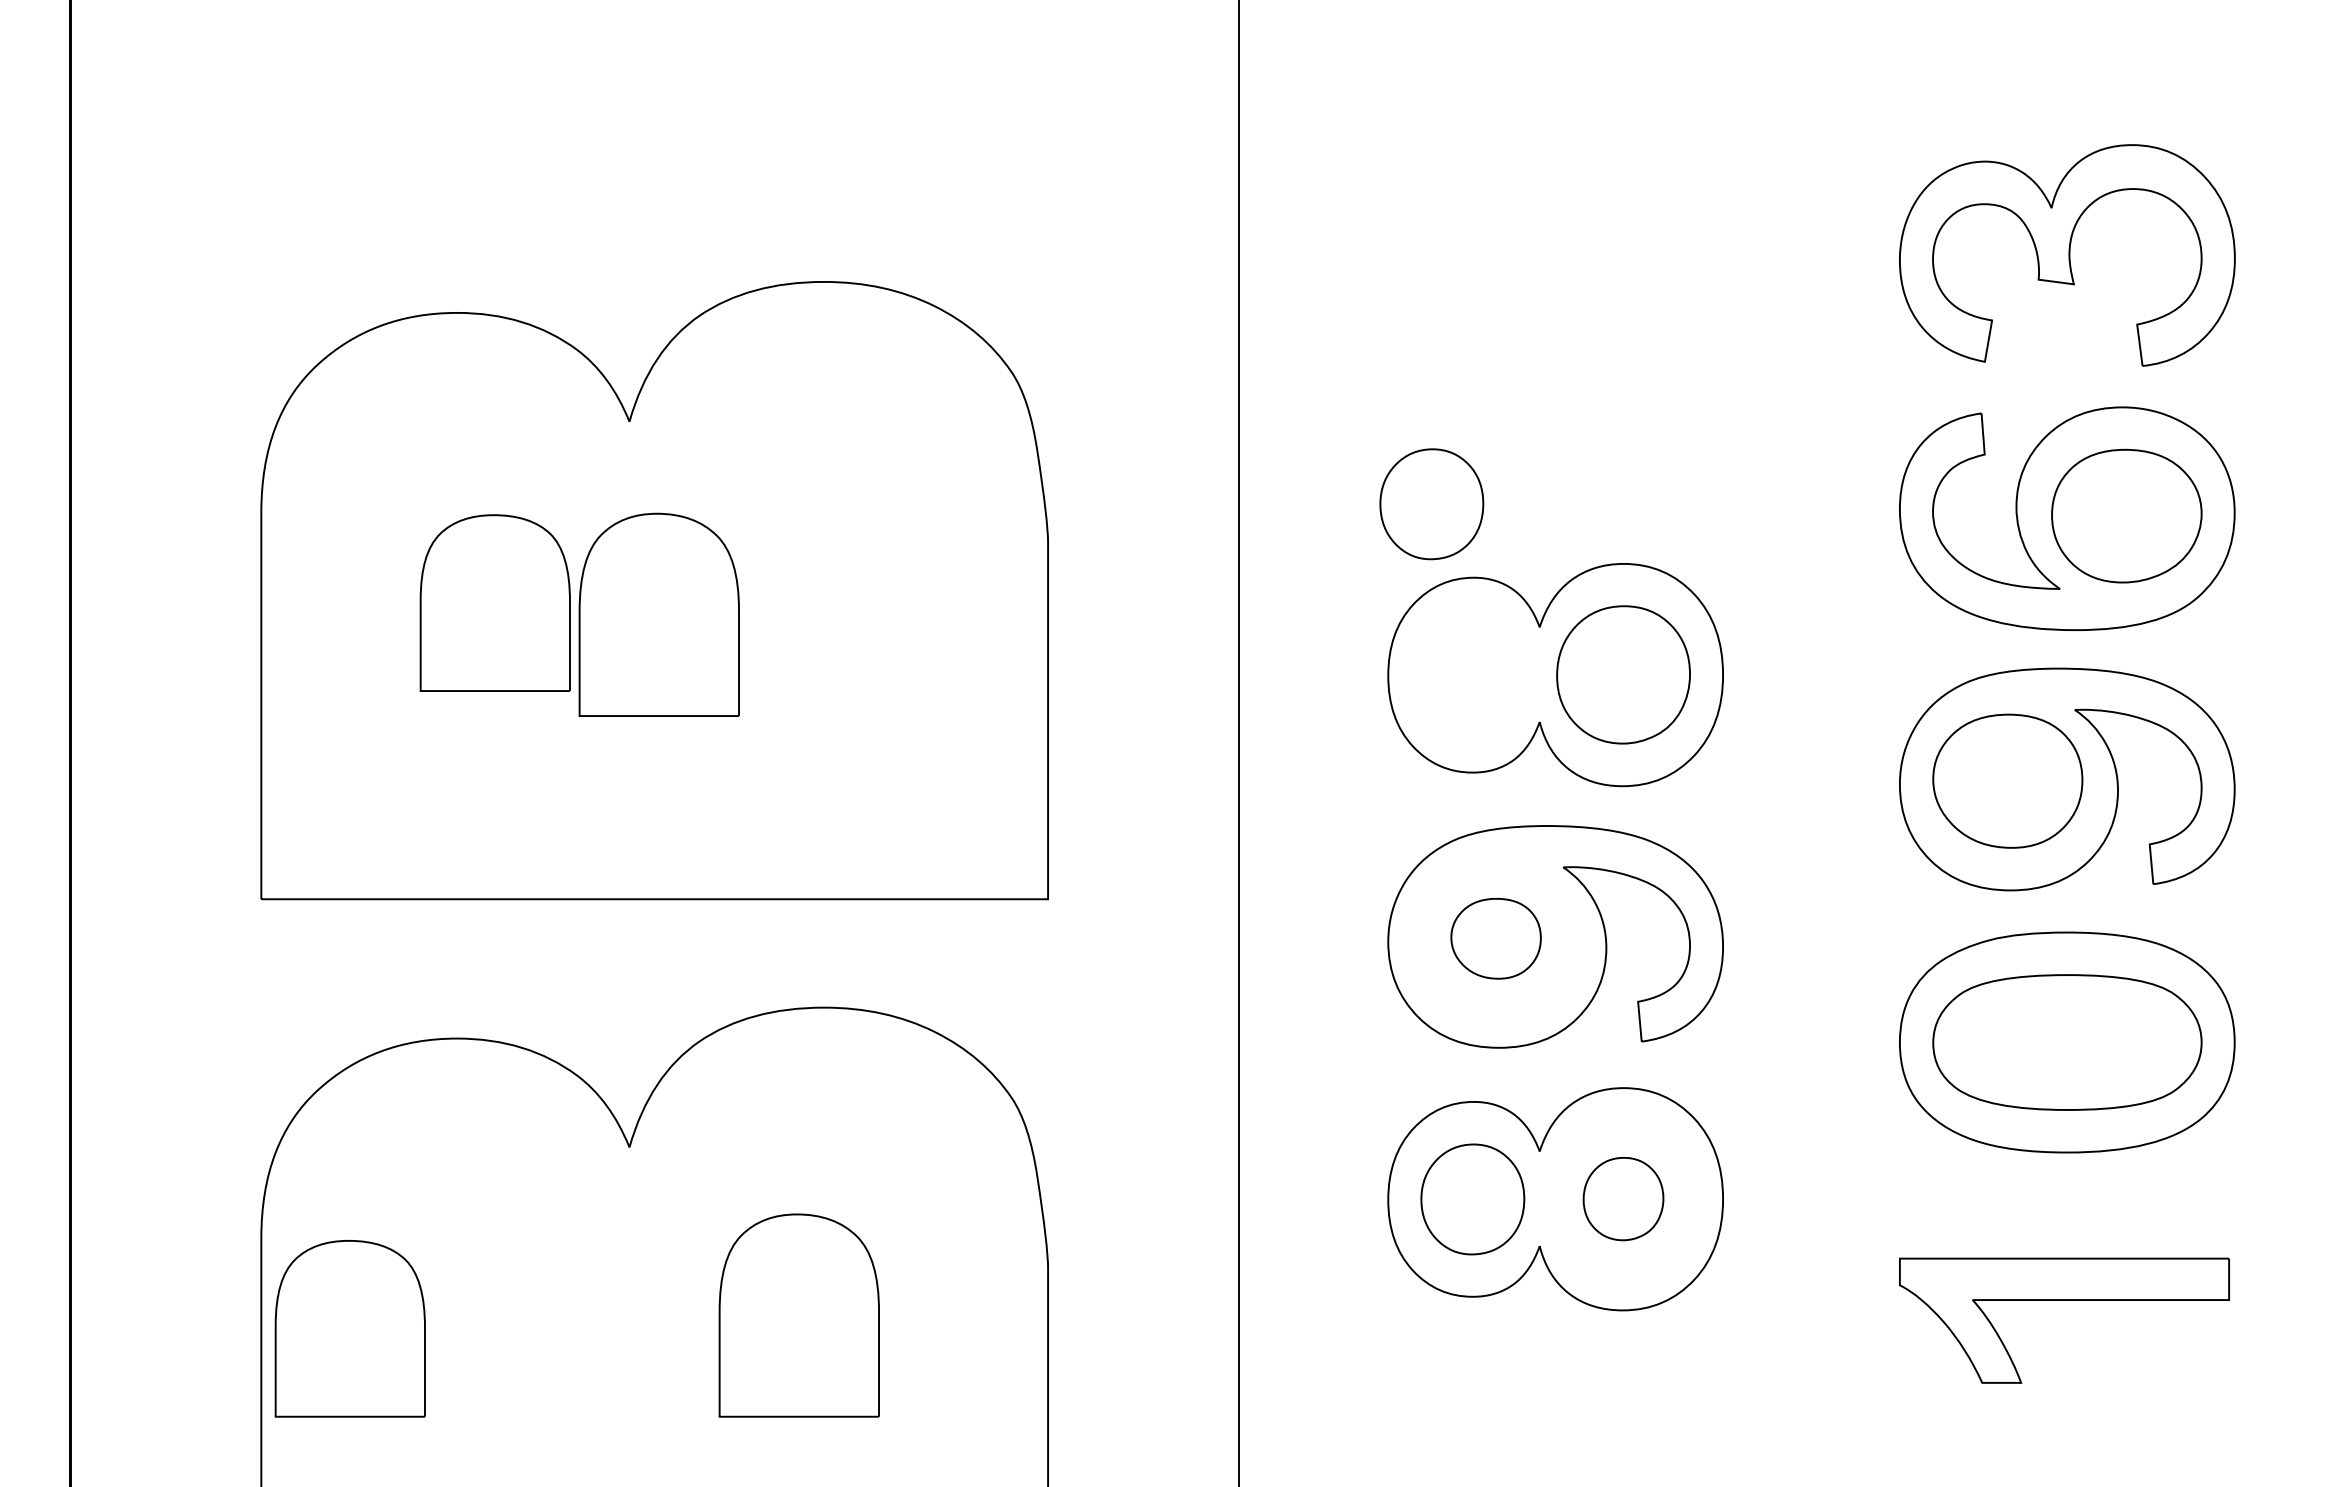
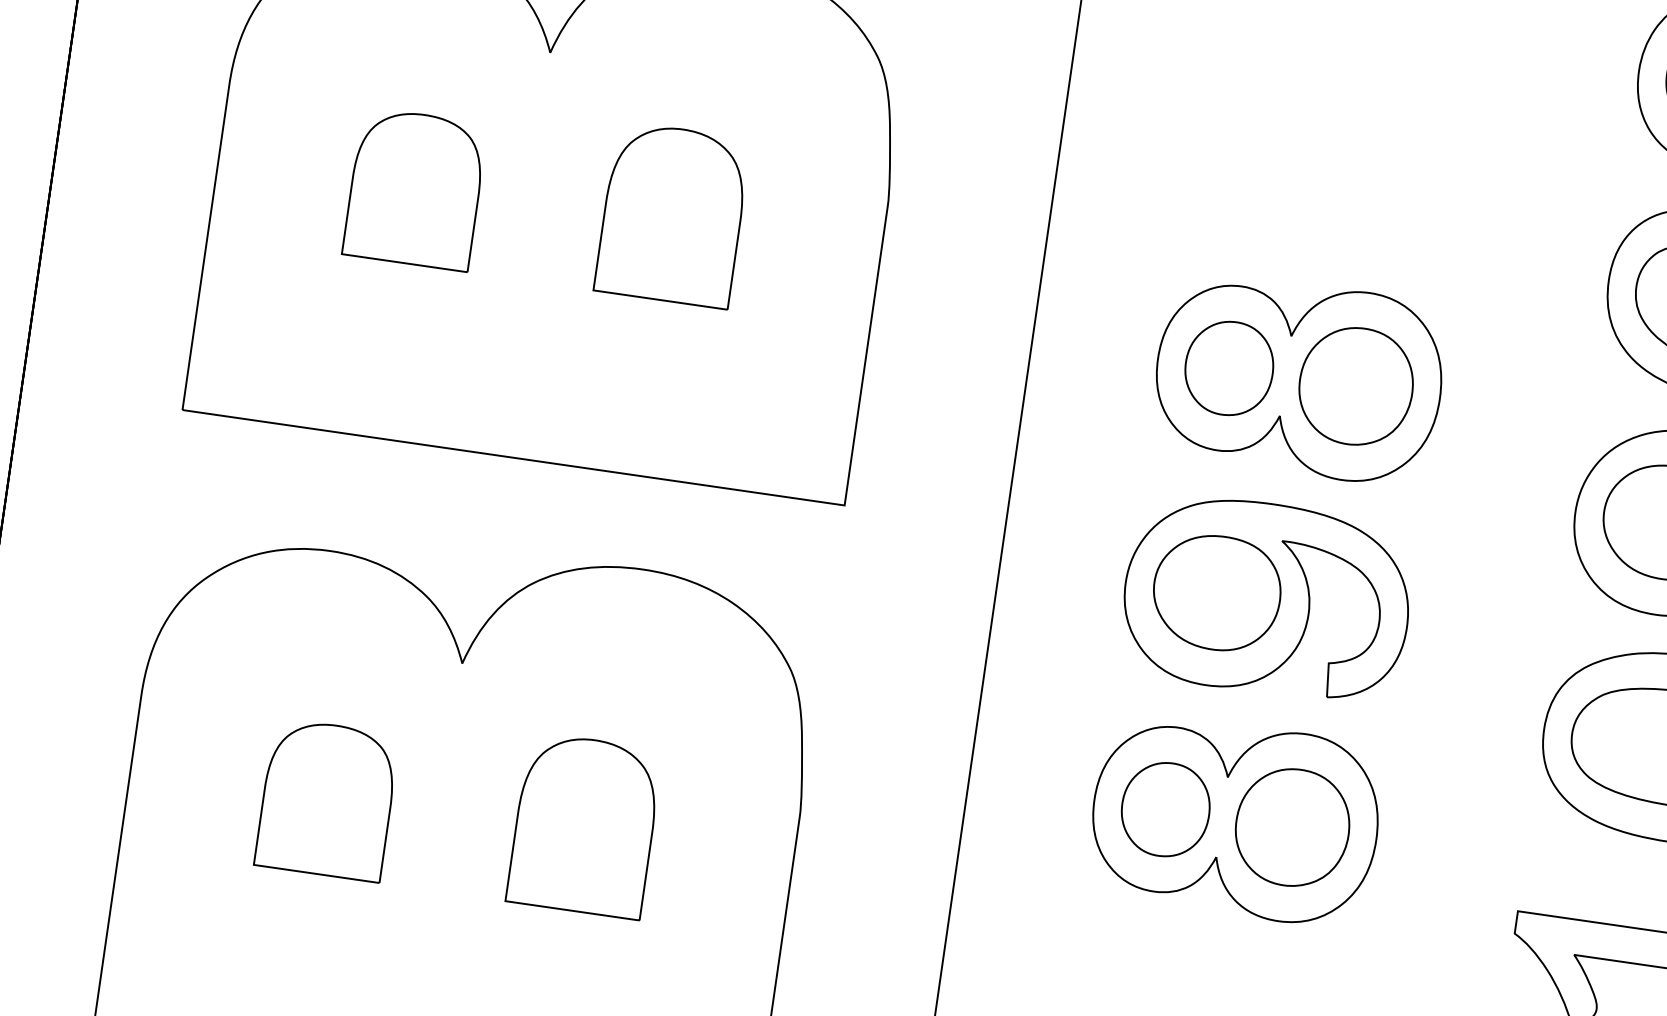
part: (1431, 504) -> (1228, 368), moved
part: (658, 614) -> (672, 214), moved
part: (1495, 938) -> (1216, 592), size x1.67
part: (1623, 1198) -> (1292, 827), size x1.67
part: (349, 1328) -> (326, 799), moved

